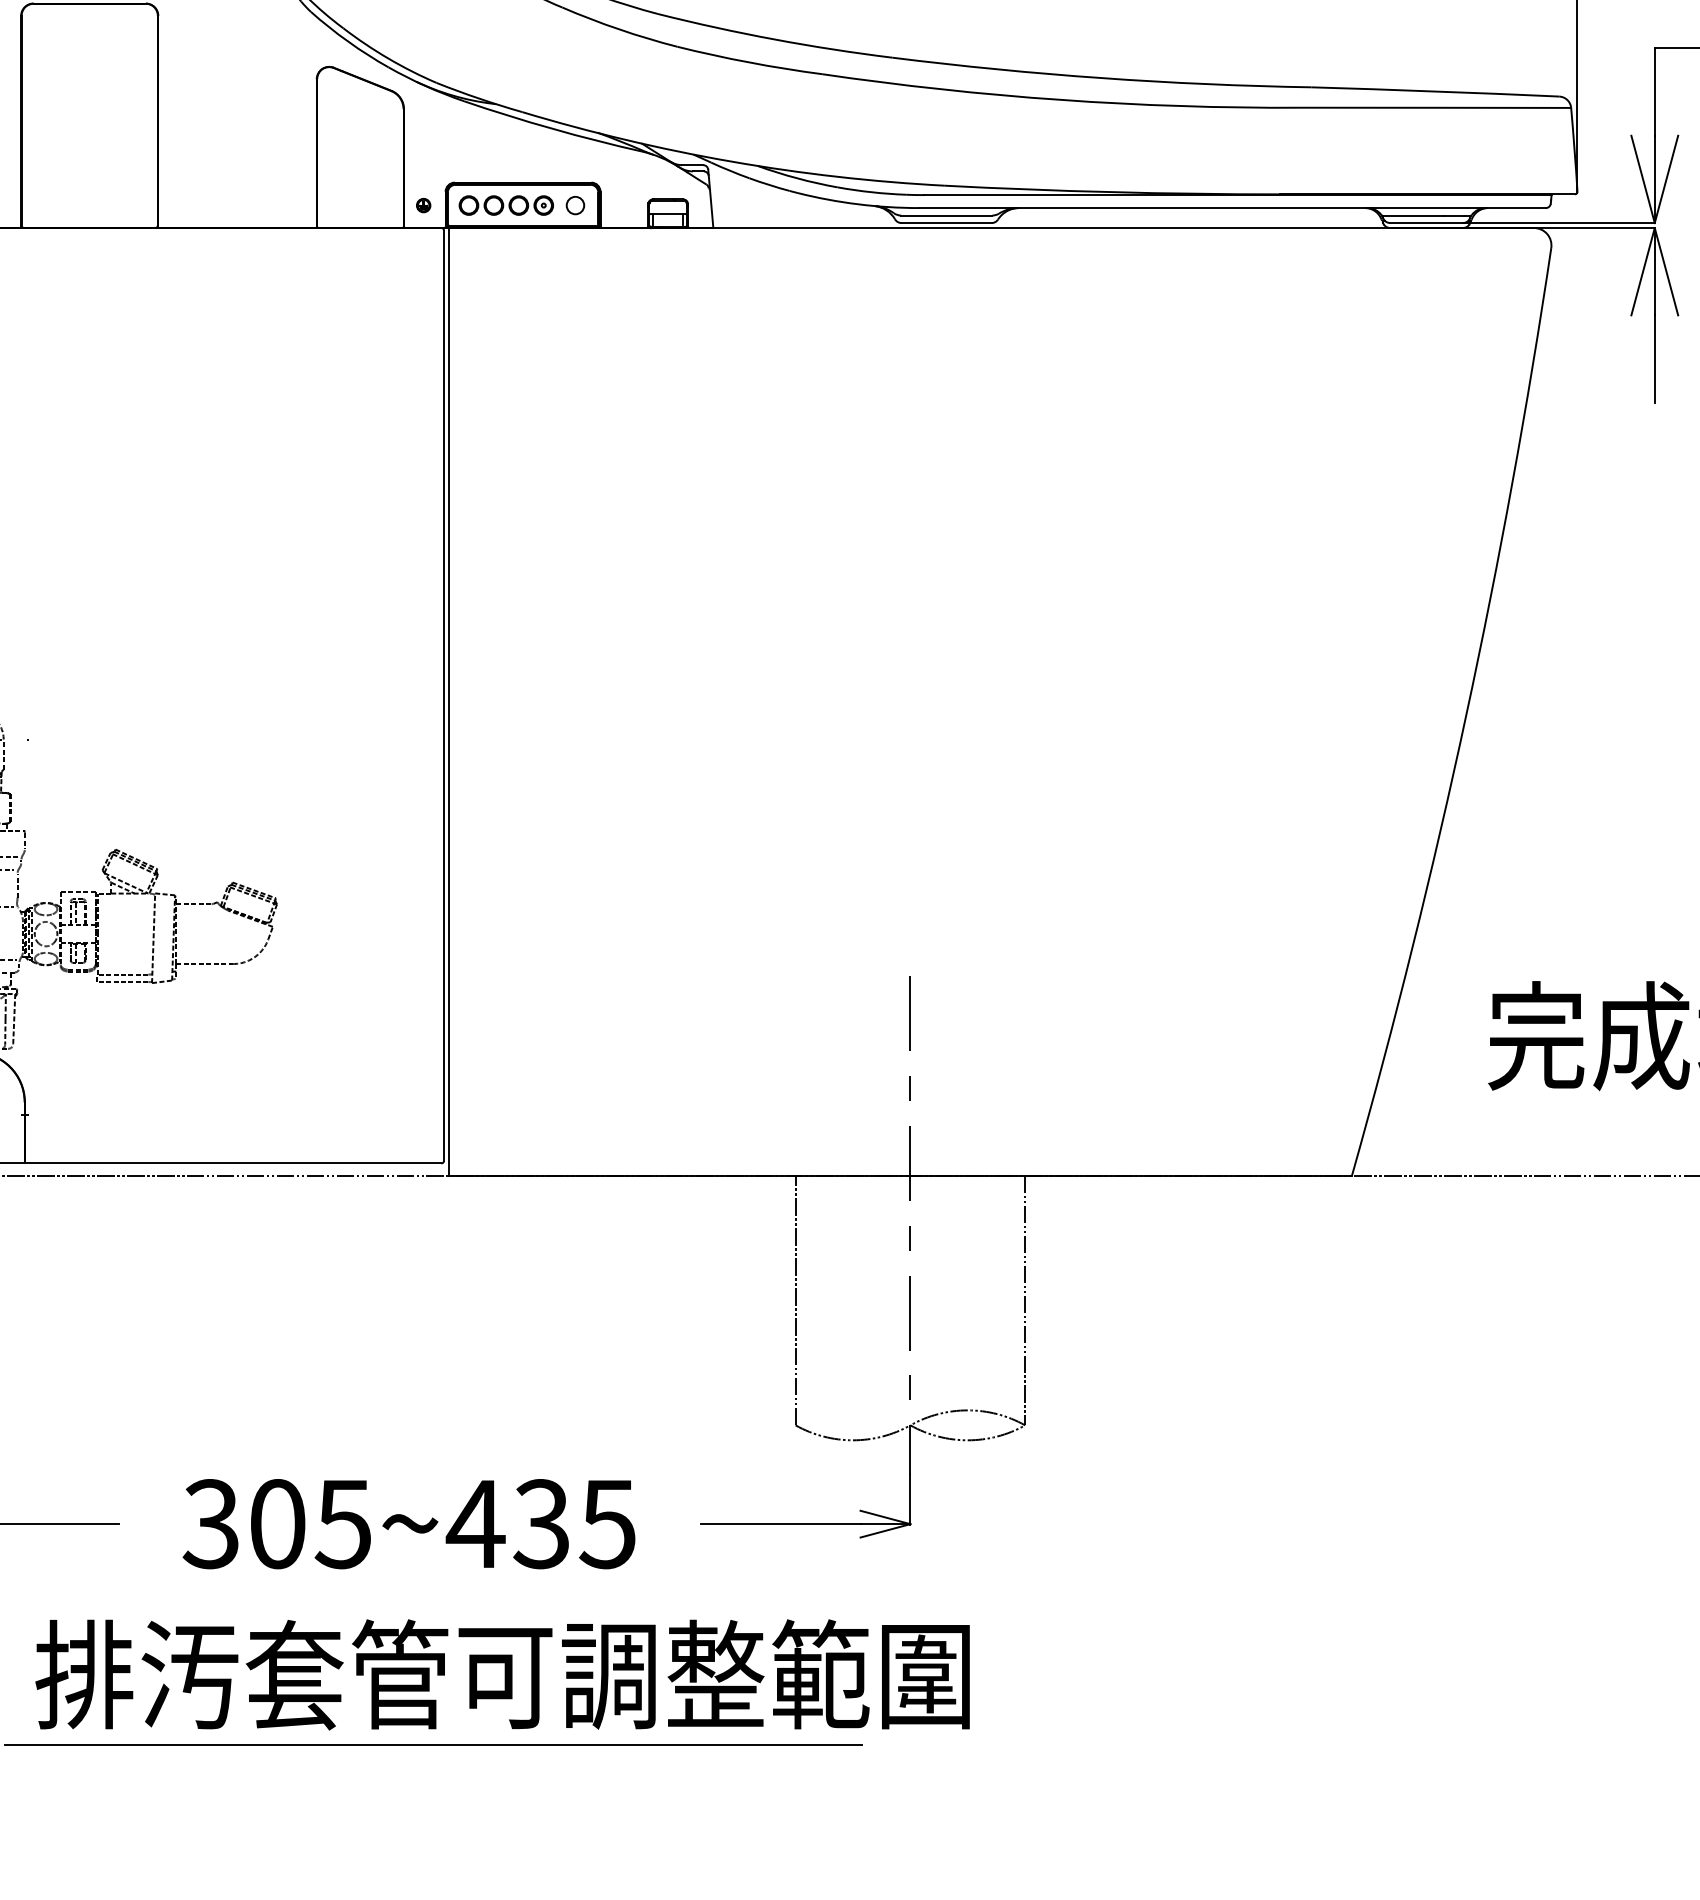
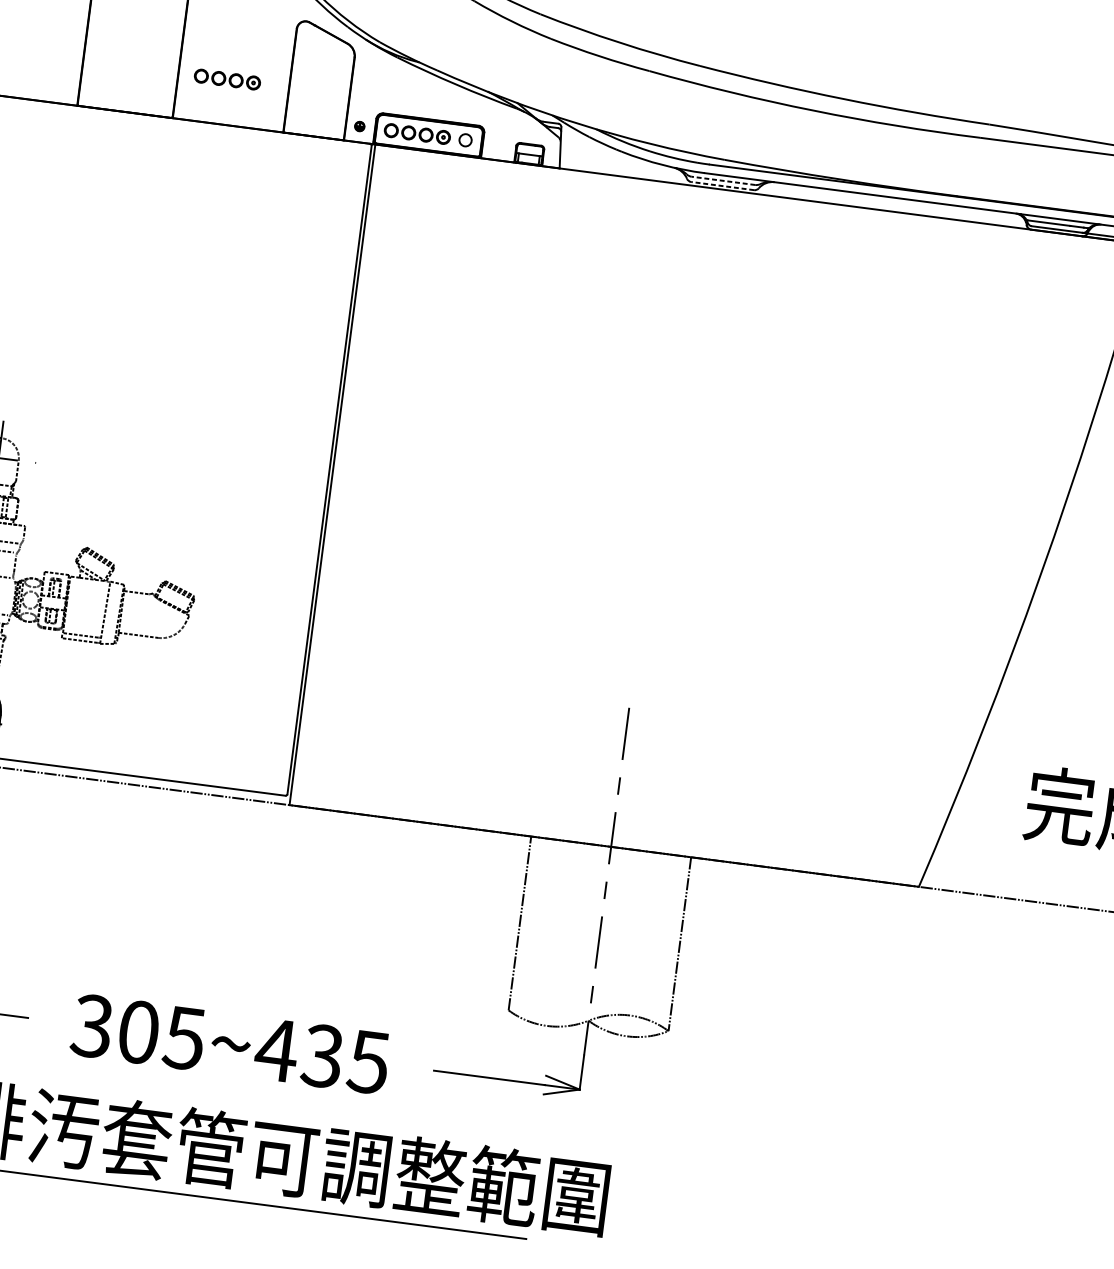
part: (227, 163) -> (226, 79), added
line: (946, 215) -> (723, 180), solid -> dashed
line: (946, 223) -> (722, 186), solid -> dashed

